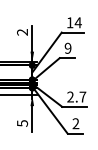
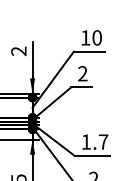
text: (77, 22) -> (96, 37), 14 -> 10
text: (67, 48) -> (81, 73), 9 -> 2
text: (70, 96) -> (86, 141), 2.7 -> 1.7

